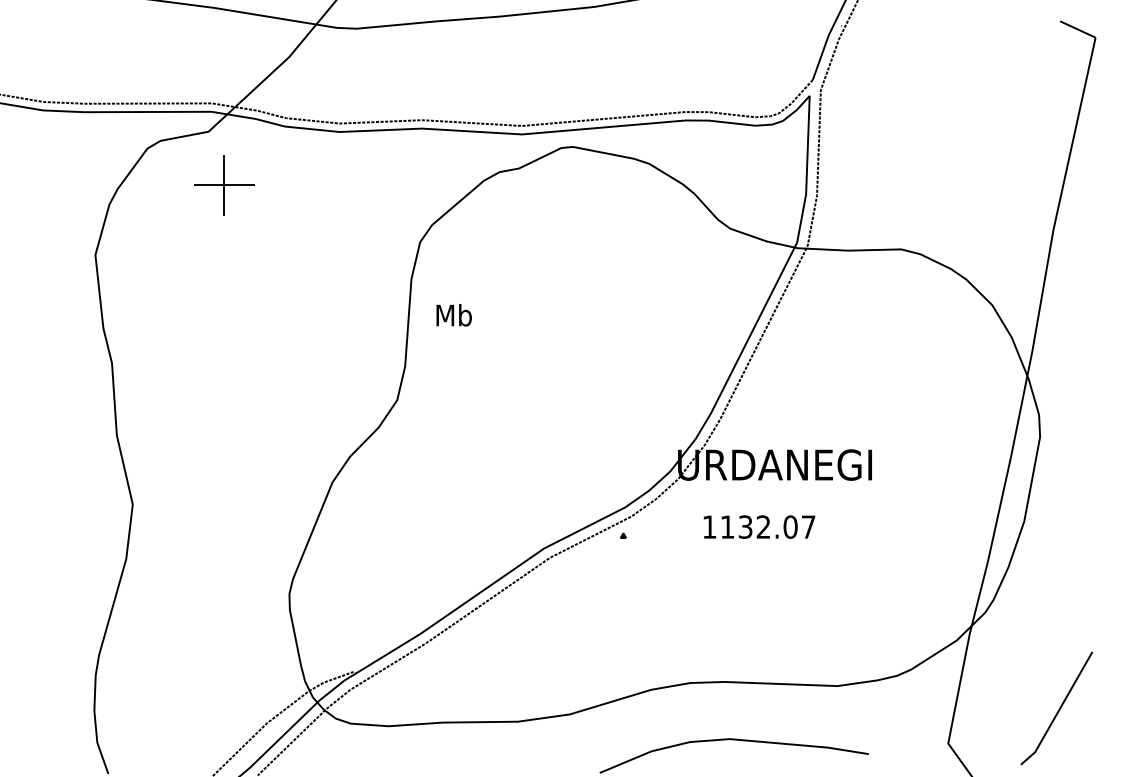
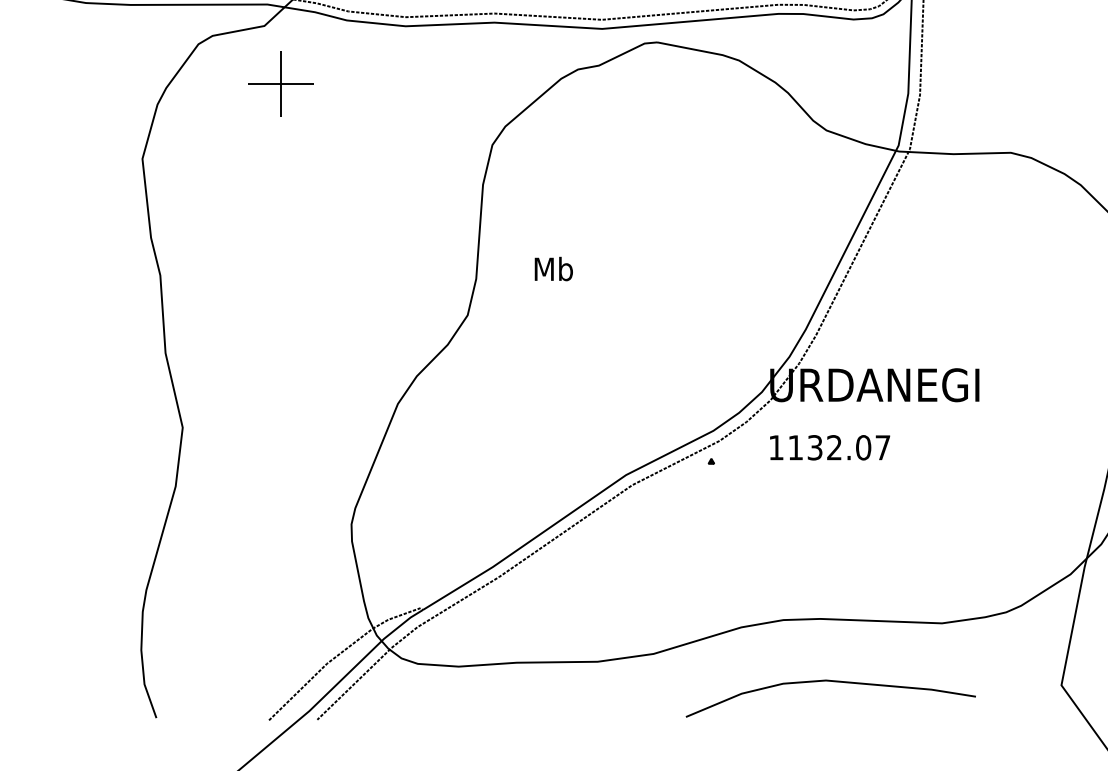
text: (453, 315) -> (553, 269), moved
text: (759, 526) -> (830, 447), moved

